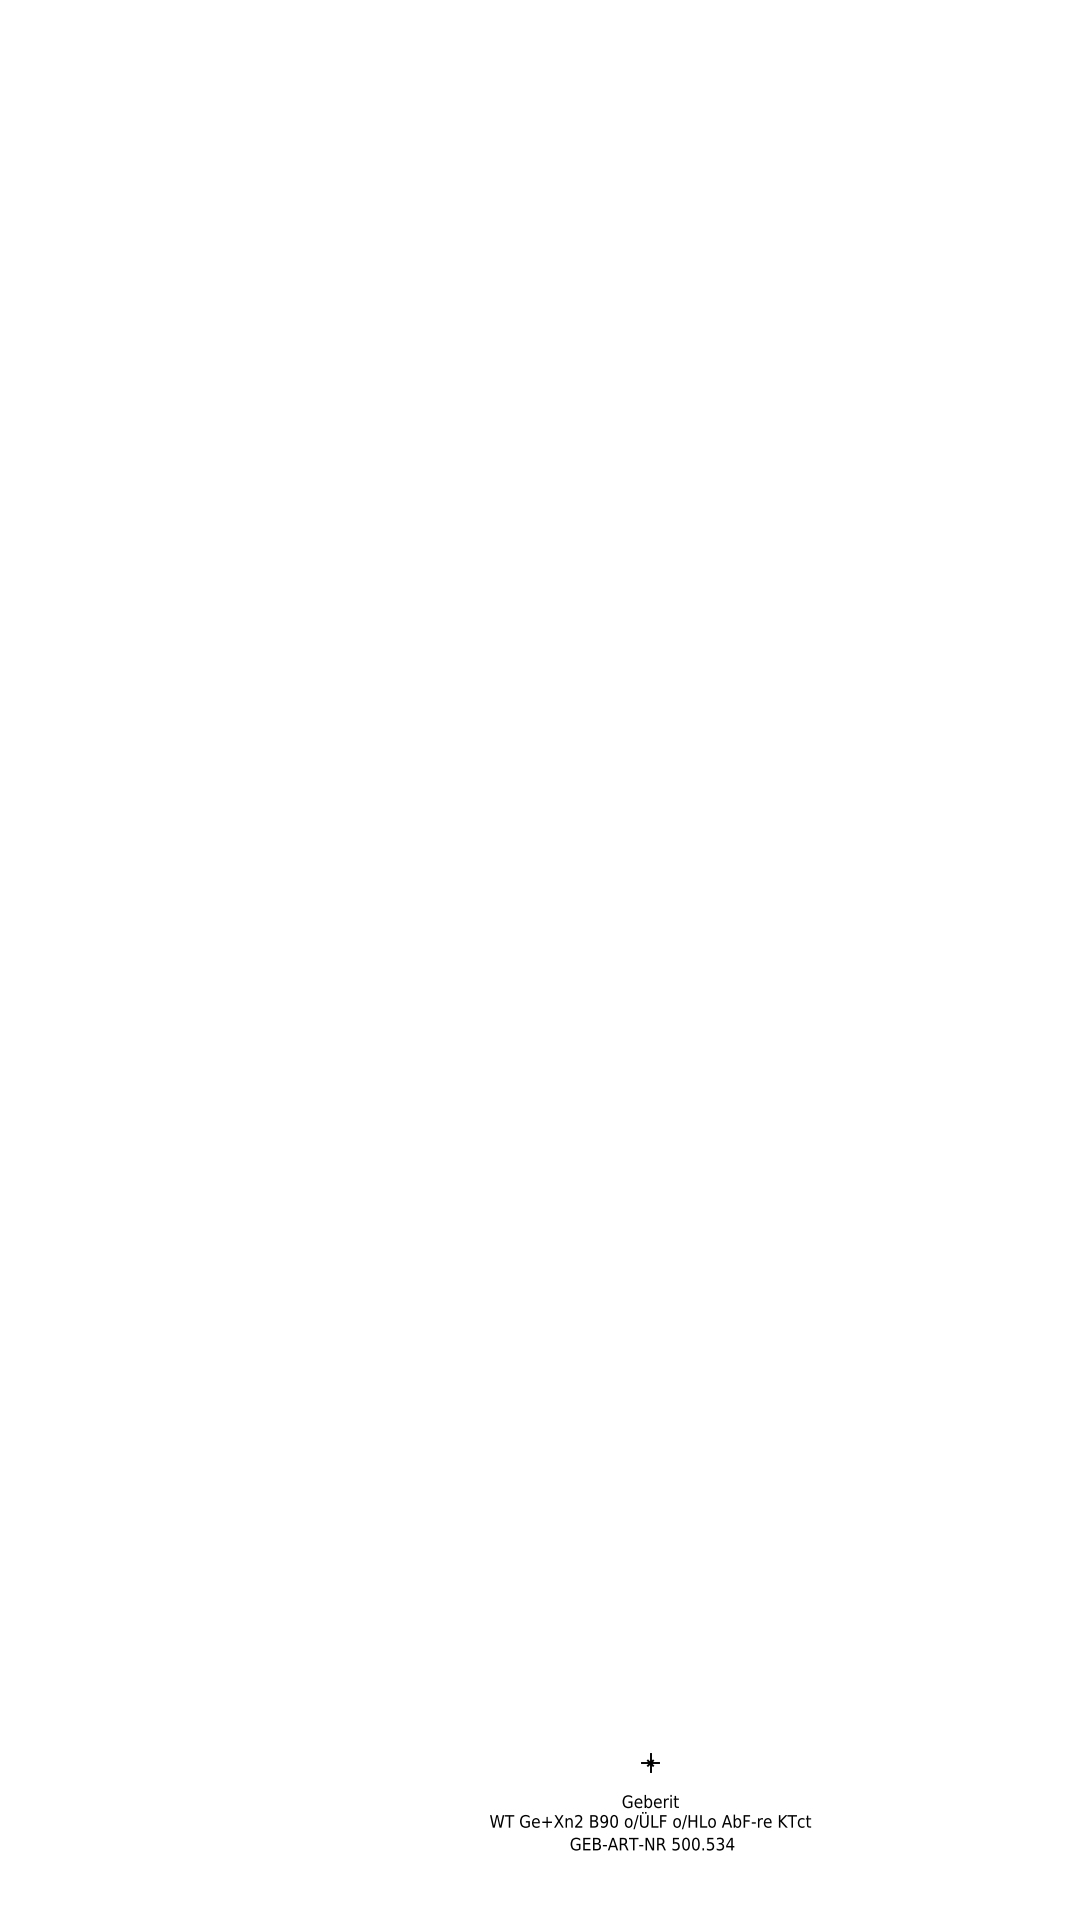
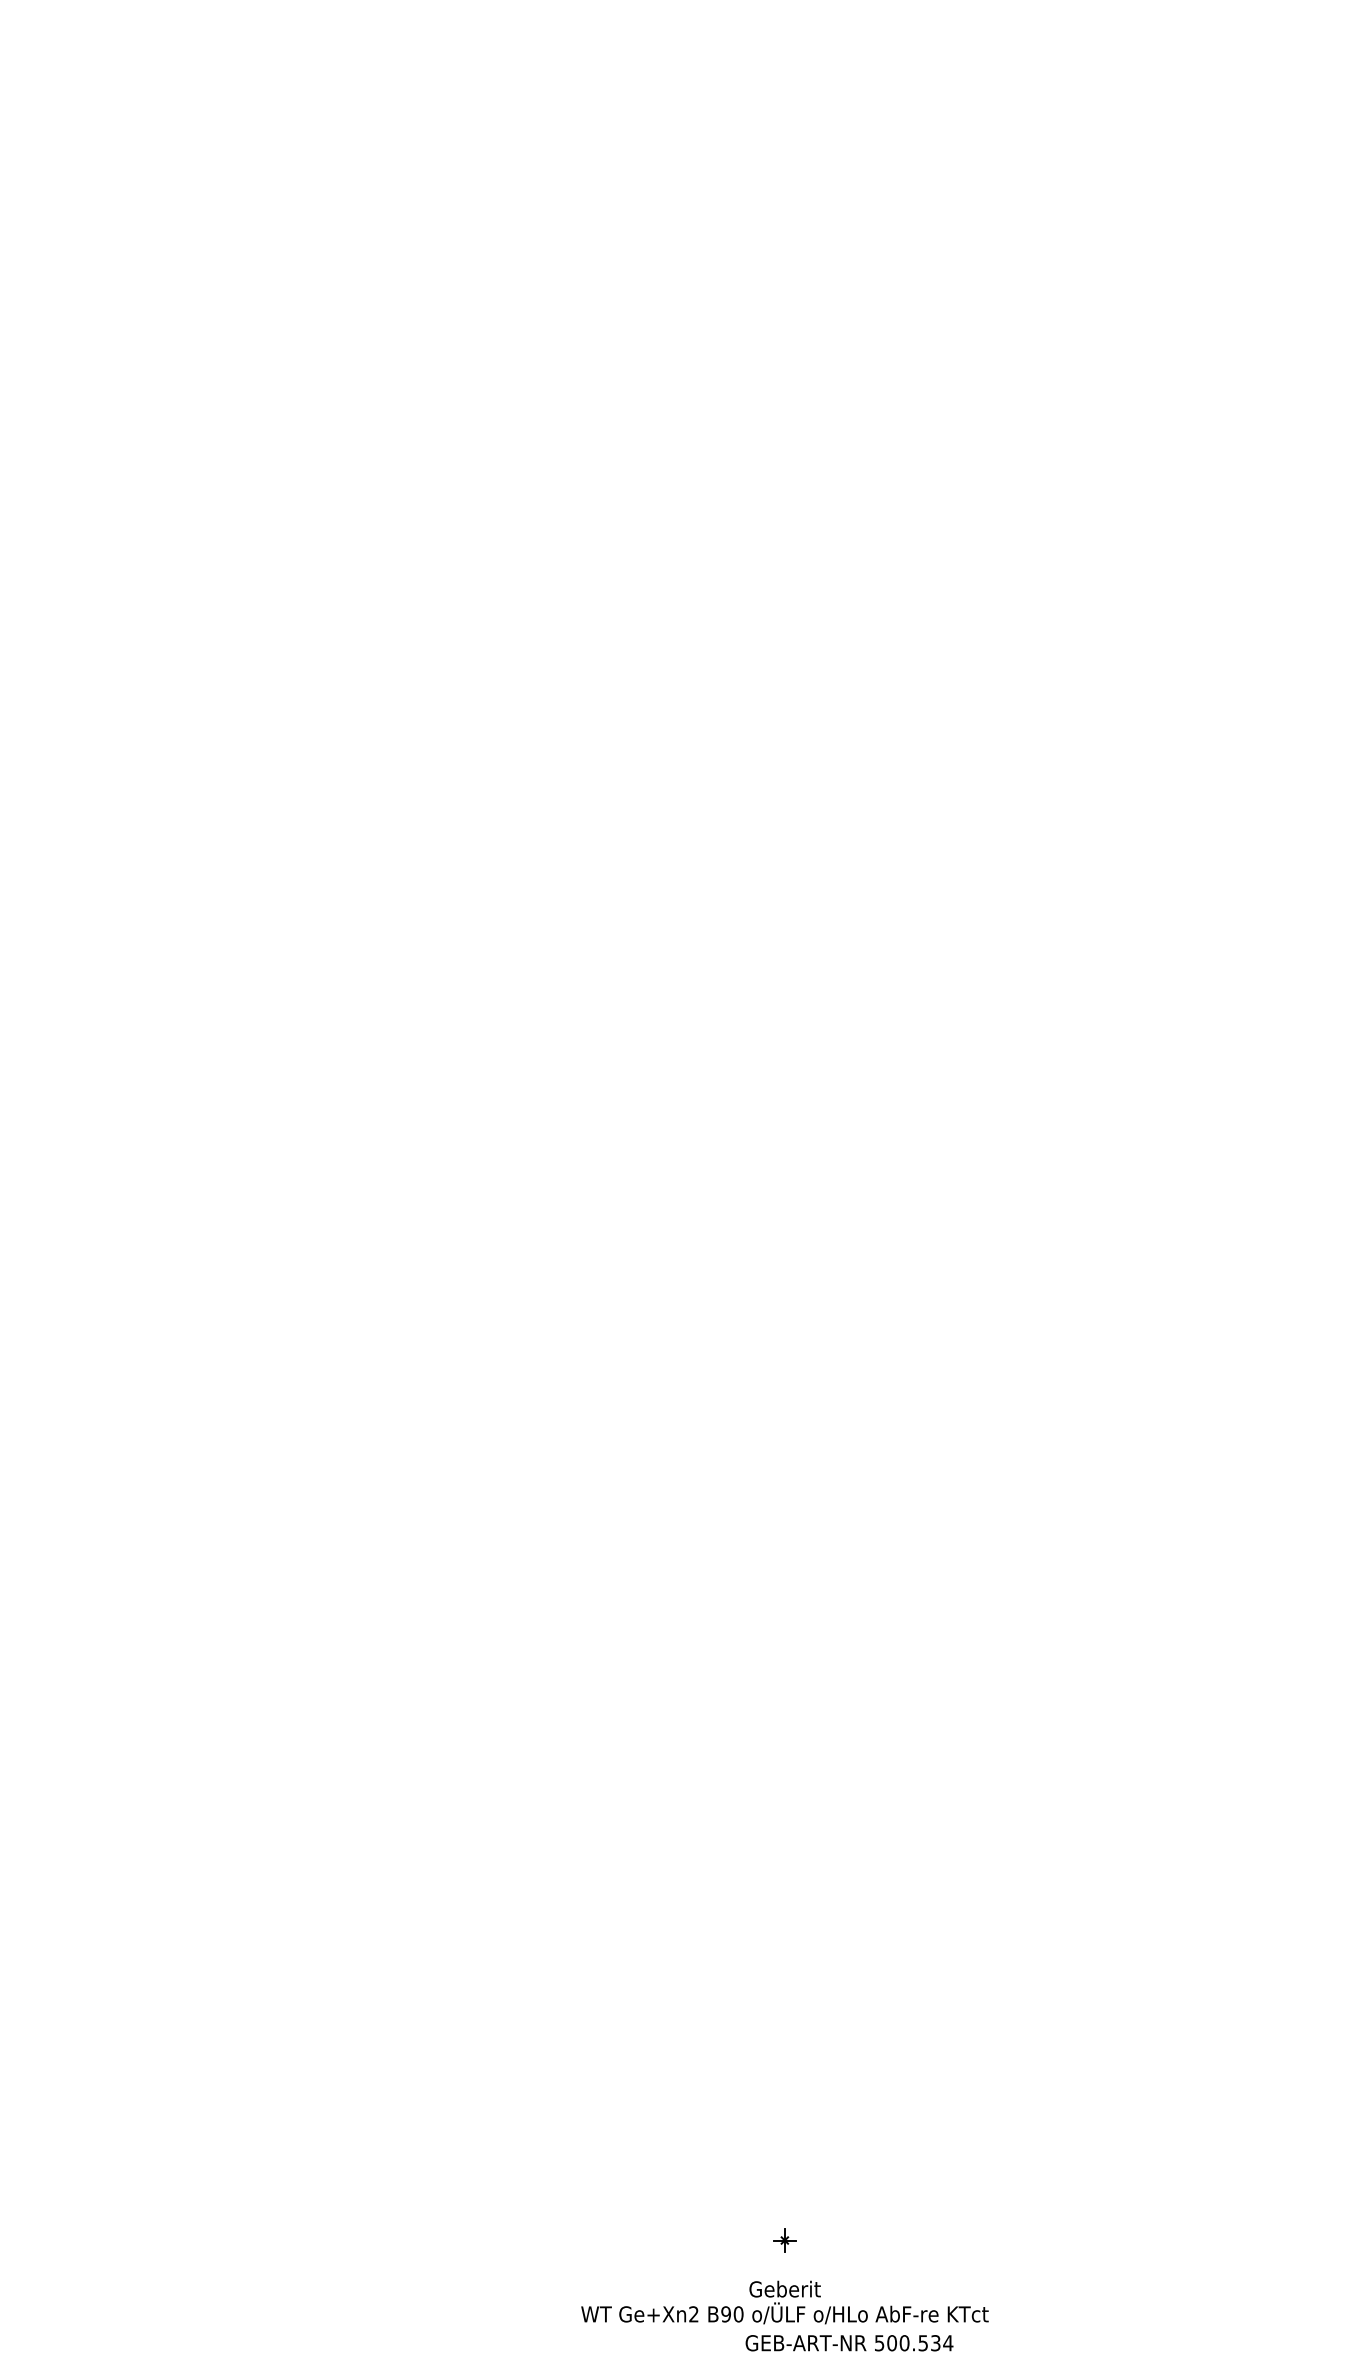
text: (652, 1843) -> (849, 2342), moved

